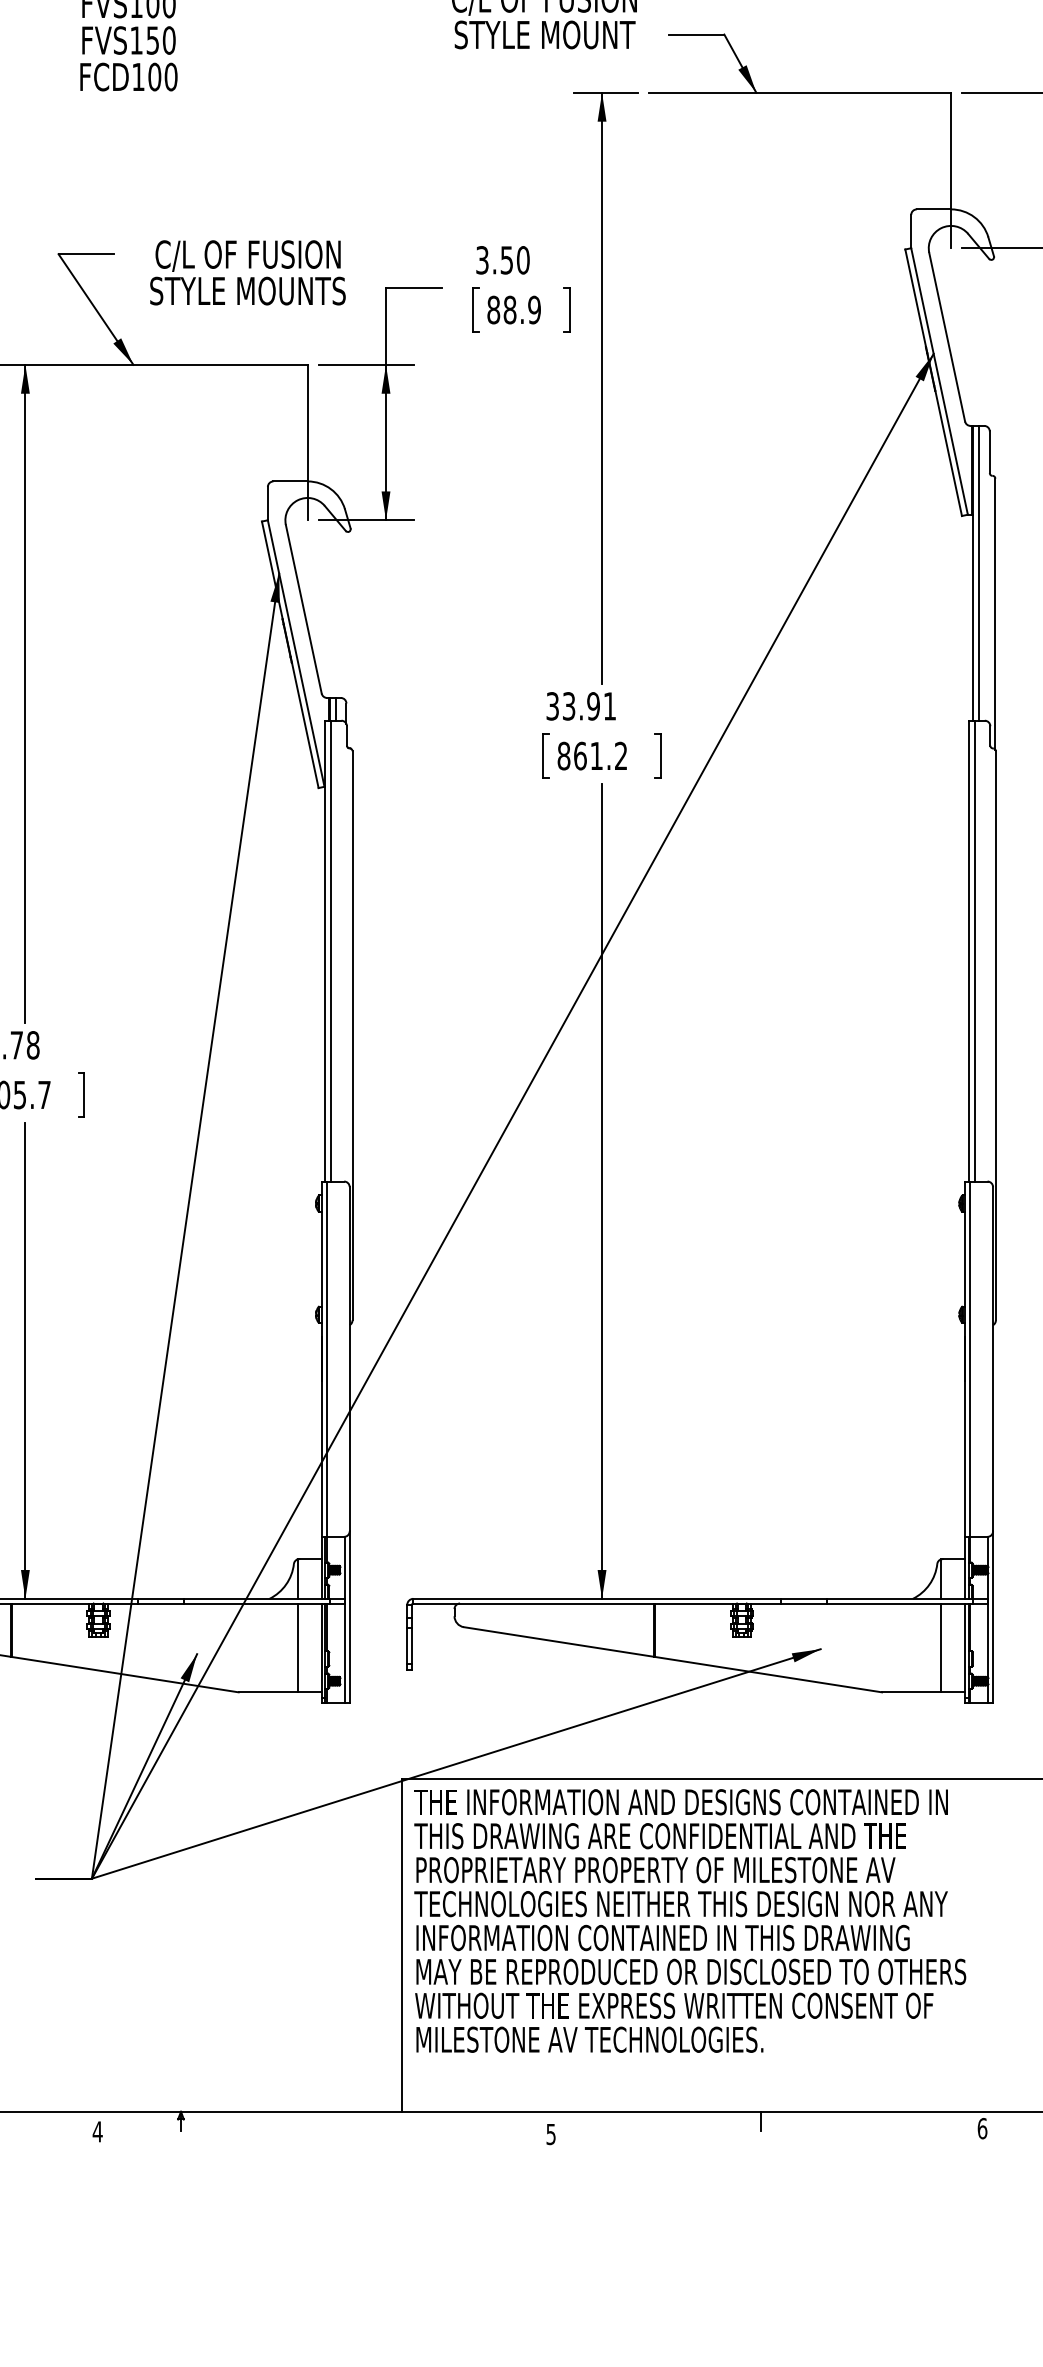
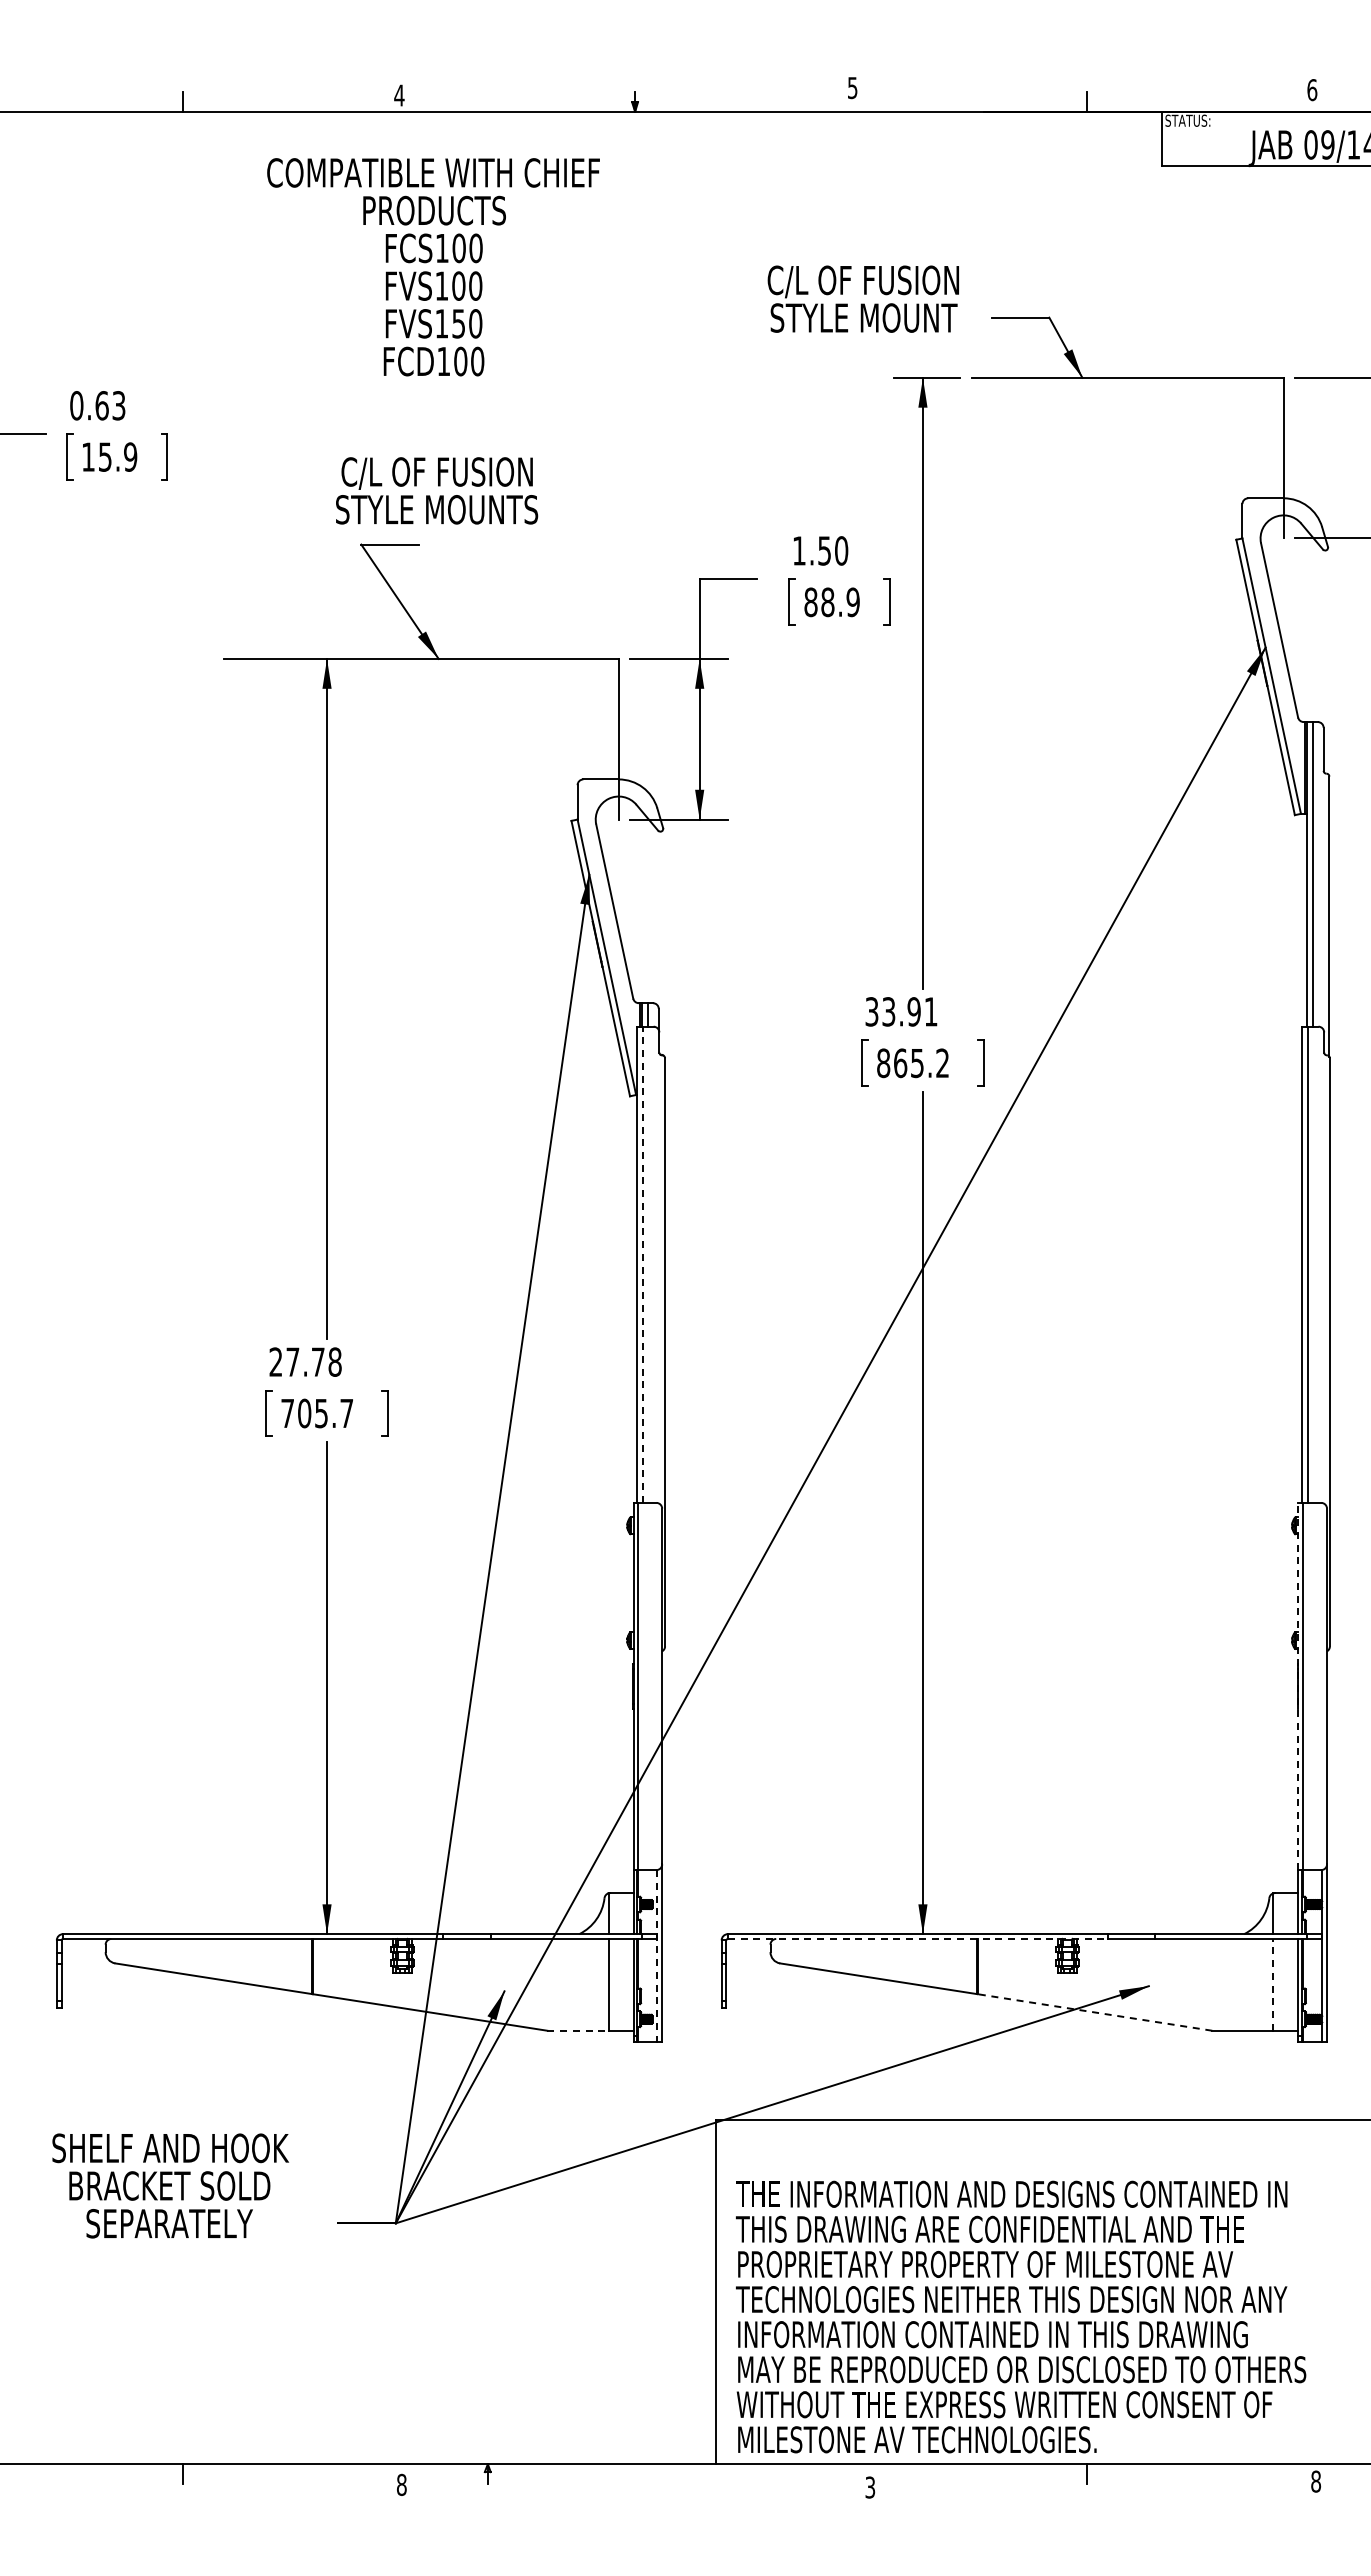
text: (482, 259) -> (799, 550), 3.50 -> 1.50
text: (248, 272) -> (437, 490), moved
text: (596, 756) -> (917, 1063), 861.2 -> 865.2
line: (331, 950) -> (643, 1264), solid -> dashed
line: (965, 1359) -> (1298, 1686), solid -> dashed
line: (597, 1603) -> (918, 1938), solid -> dashed
line: (345, 1620) -> (657, 1956), solid -> dashed
line: (941, 1647) -> (1273, 1984), solid -> dashed
line: (768, 1674) -> (1094, 2012), solid -> dashed
line: (267, 1692) -> (577, 2030), solid -> dashed
text: (690, 1920) -> (1021, 2316), moved
text: (982, 2128) -> (1316, 2481), 6 -> 8
text: (97, 2131) -> (401, 2484), 4 -> 8
text: (551, 2133) -> (870, 2486), 5 -> 3

